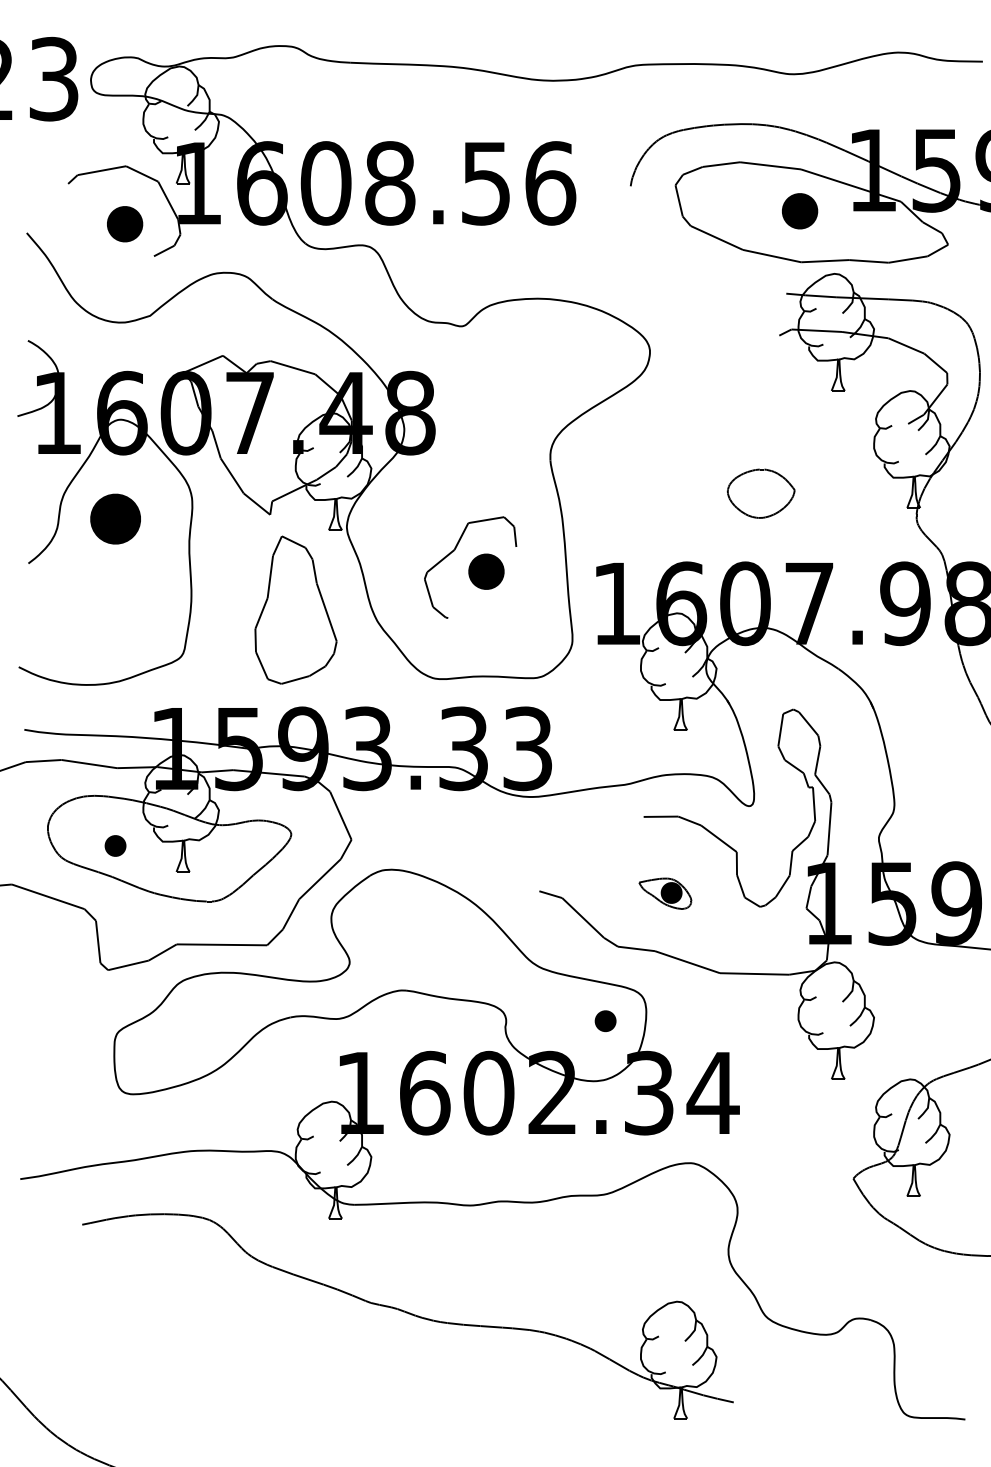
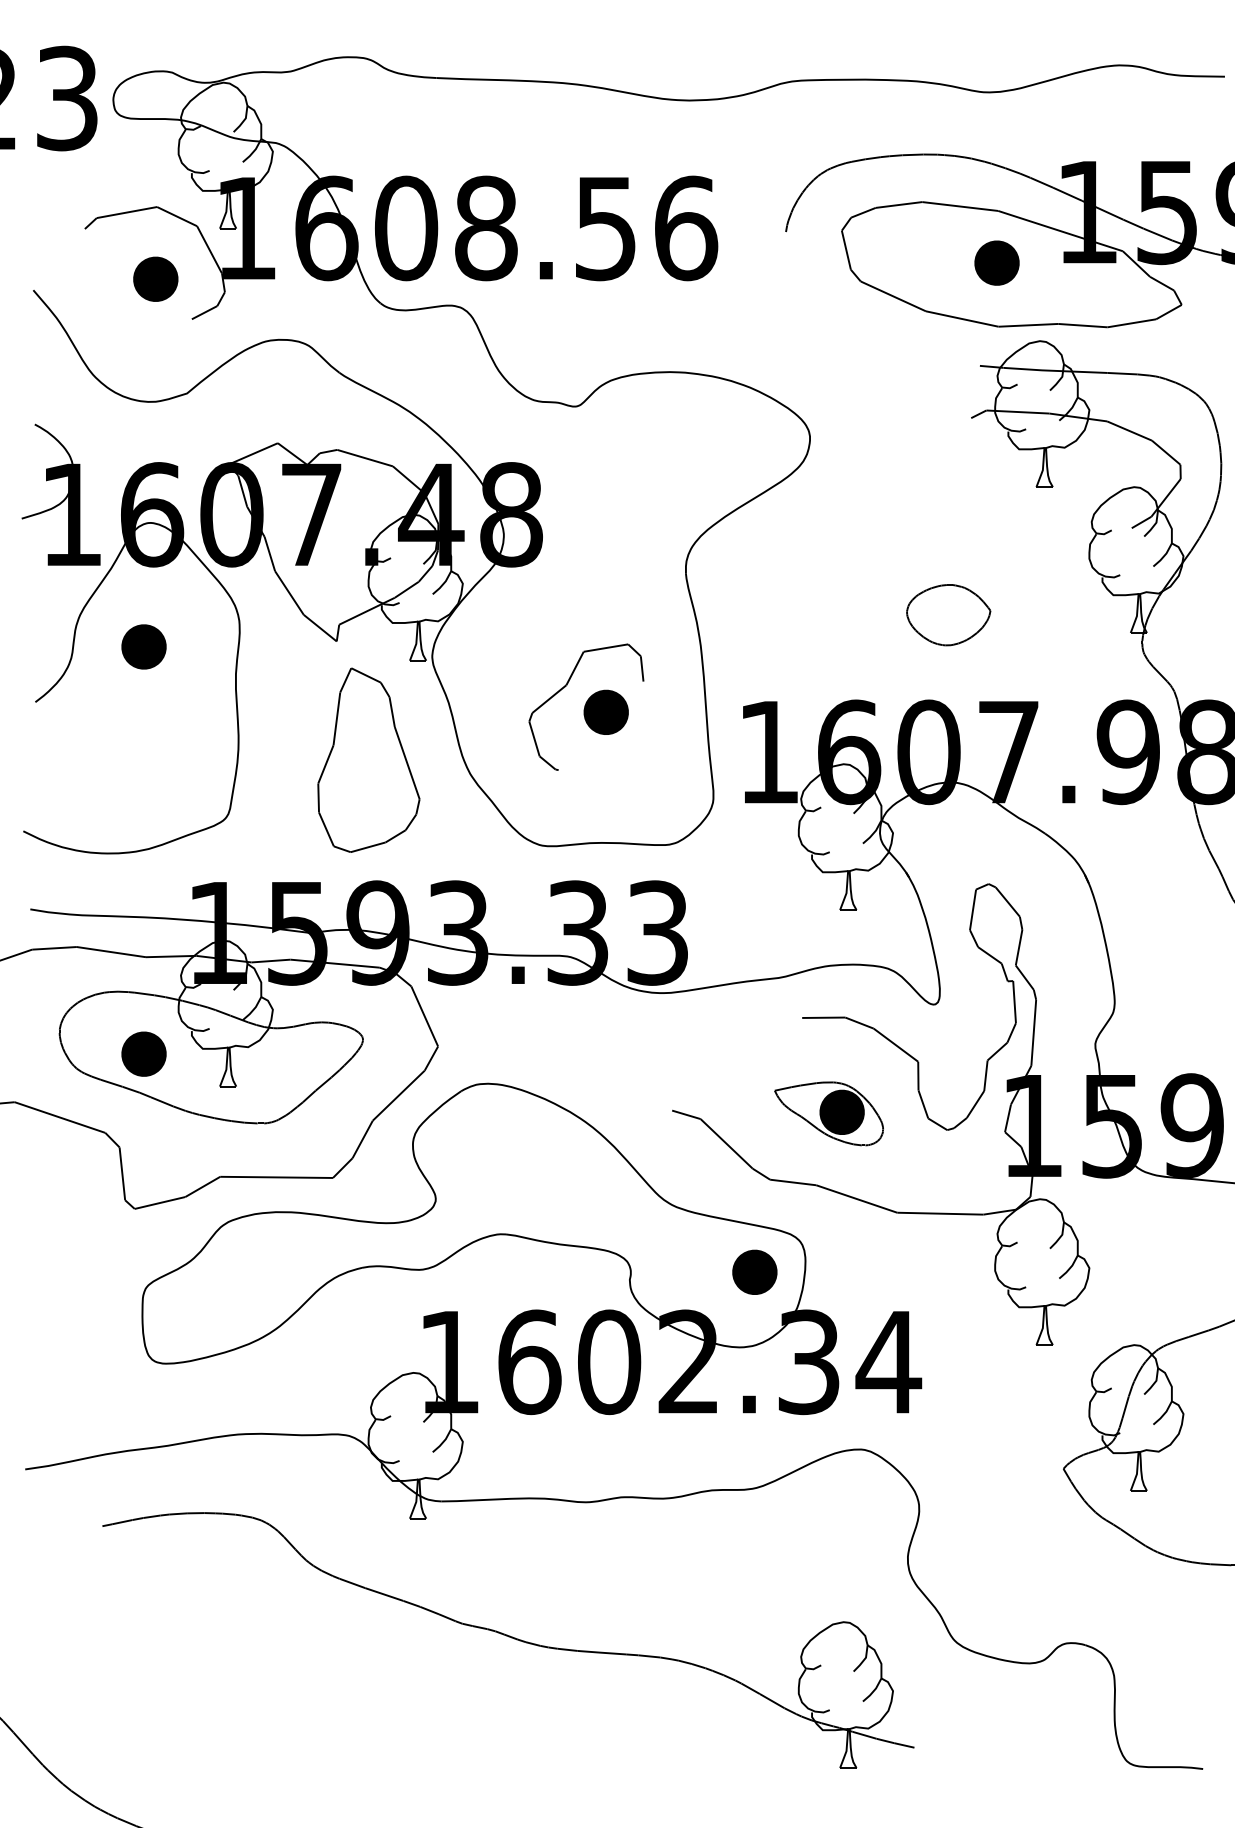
part: (115, 519) -> (143, 647), size x0.71
part: (115, 845) -> (143, 1053), size x1.67
part: (665, 893) -> (829, 1113), size x1.67
part: (605, 1021) -> (754, 1272), size x1.67

